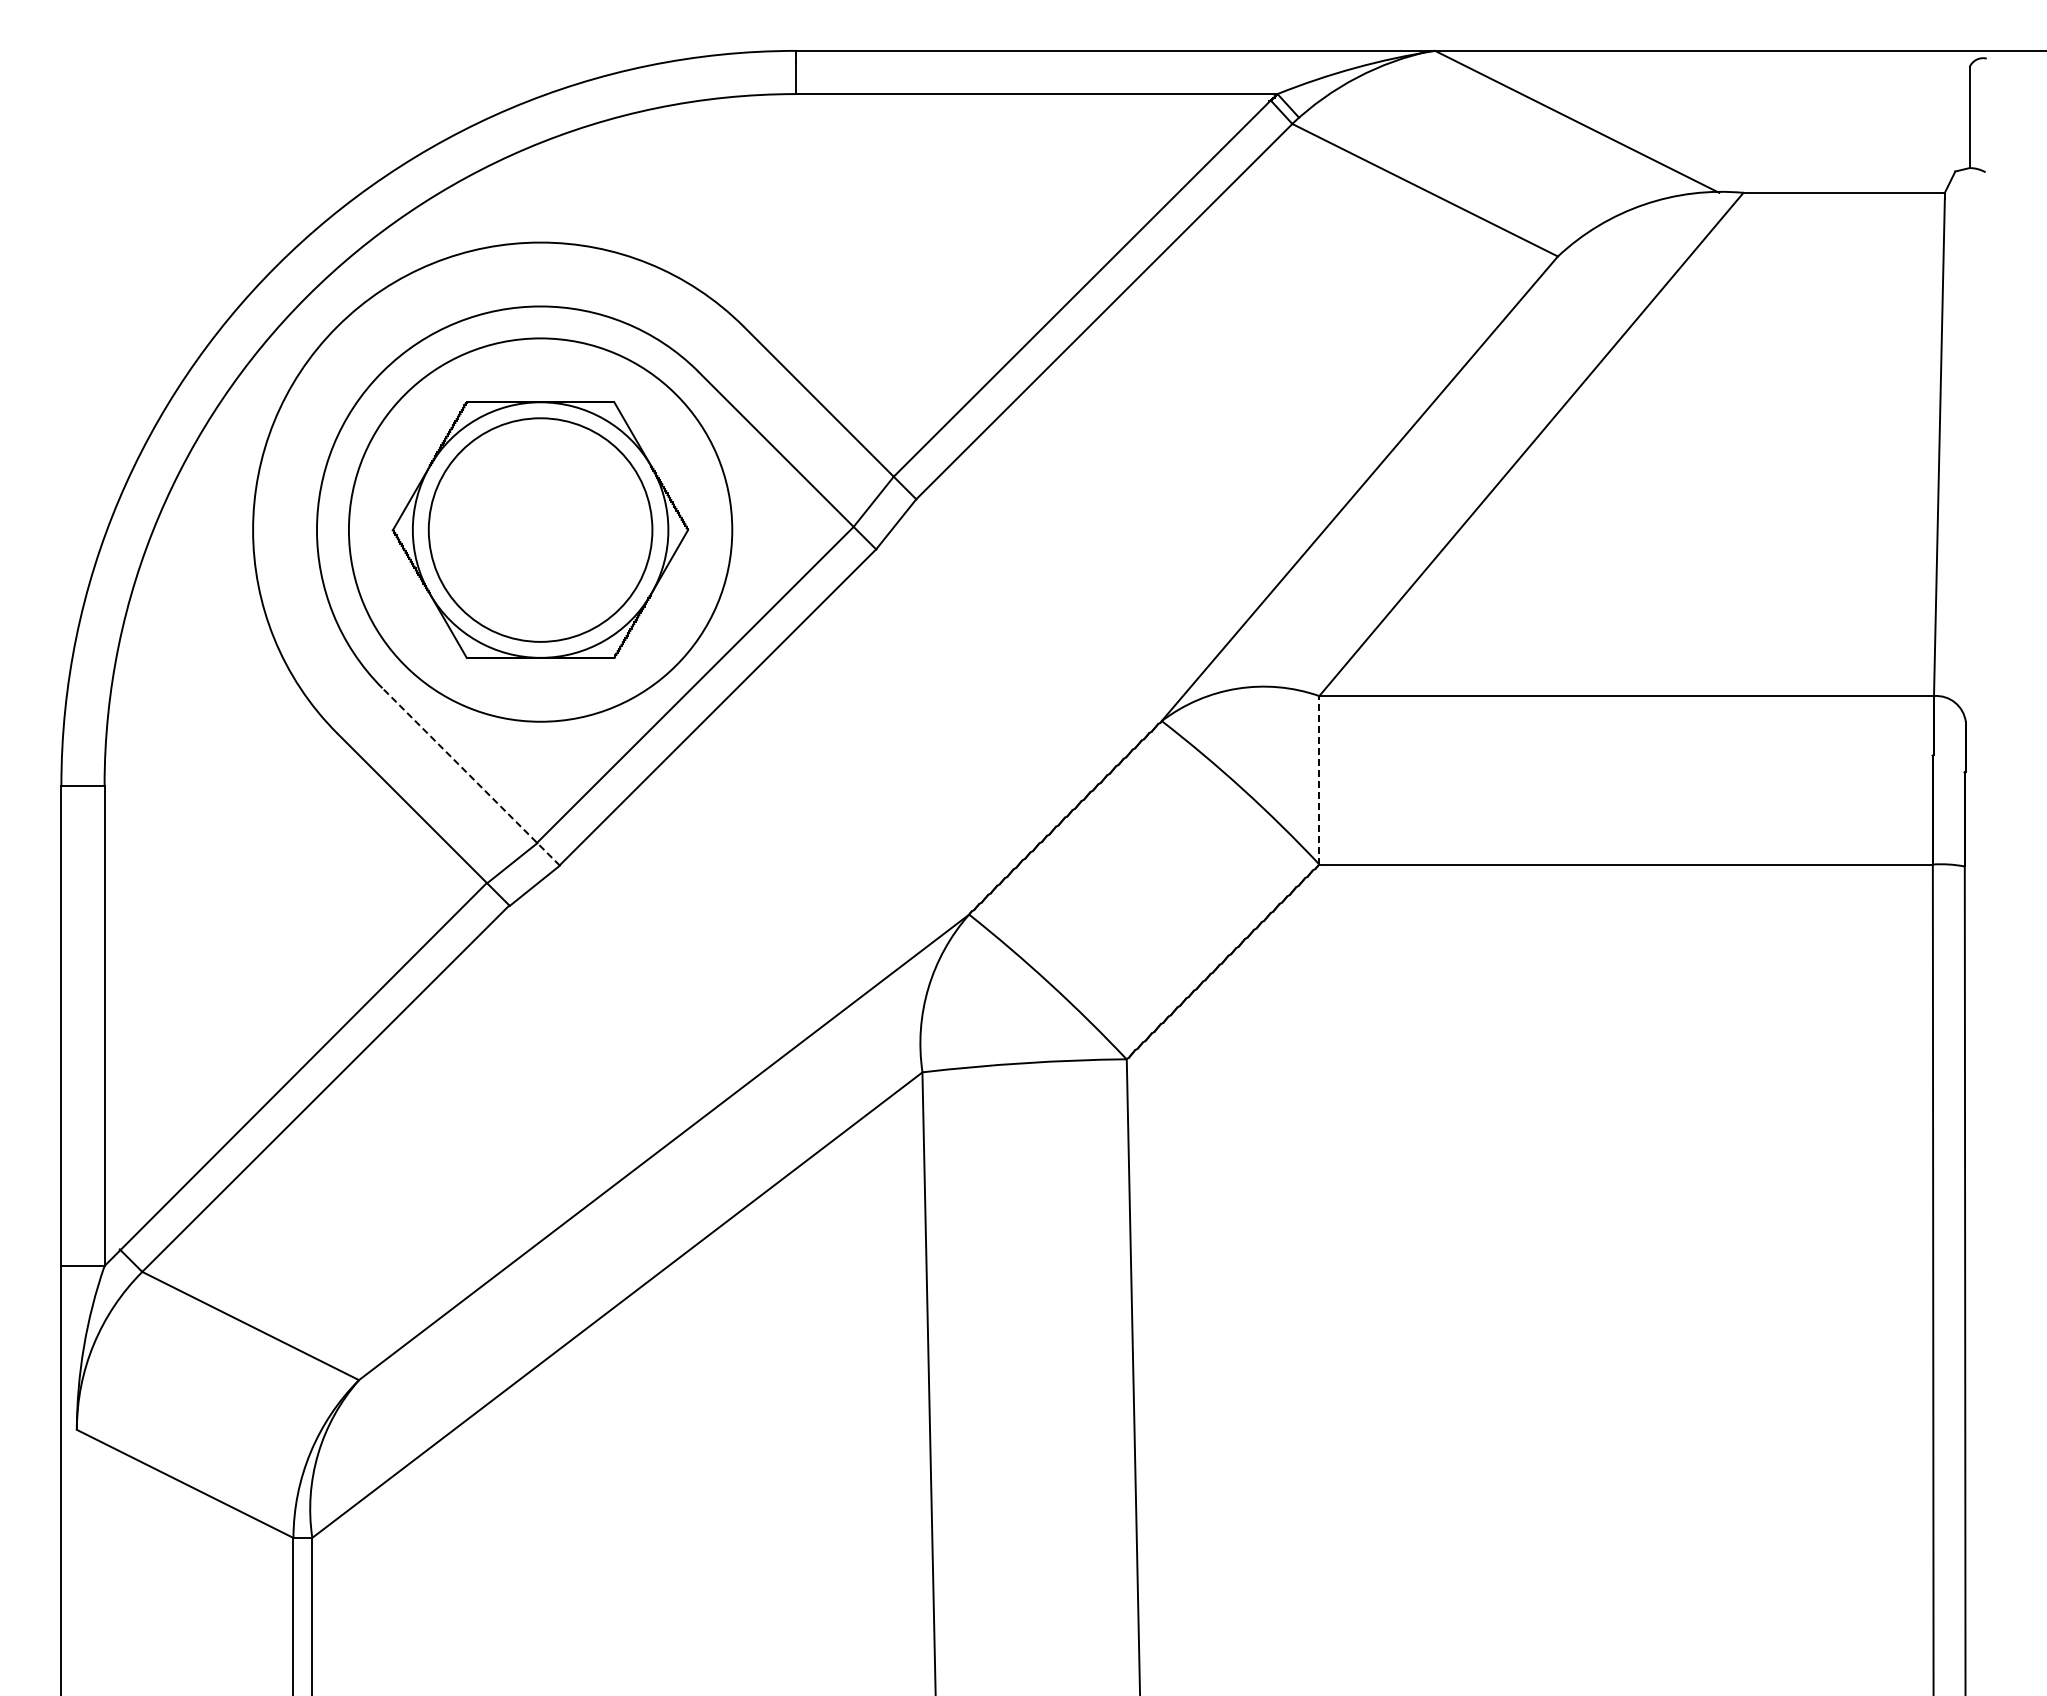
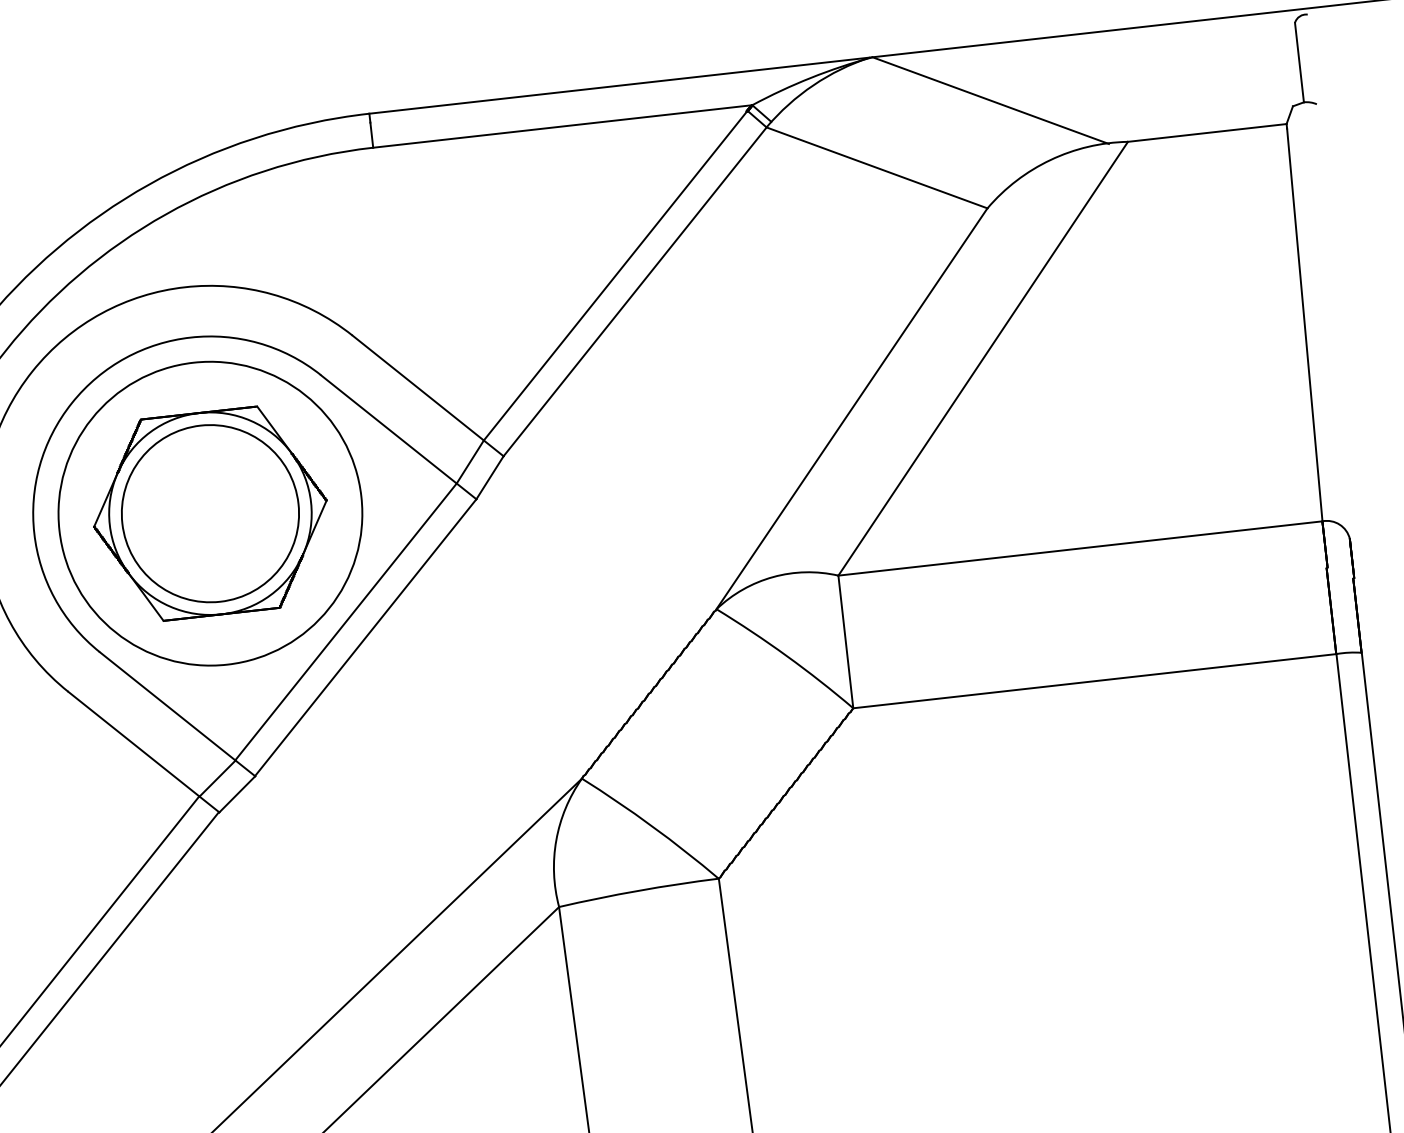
line: (471, 776) -> (177, 713), dashed -> solid
line: (1319, 779) -> (845, 641), dashed -> solid

